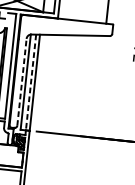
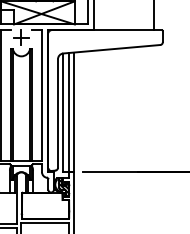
line: (21, 82) -> (57, 113), dashed -> solid
line: (31, 82) -> (69, 112), dashed -> solid

